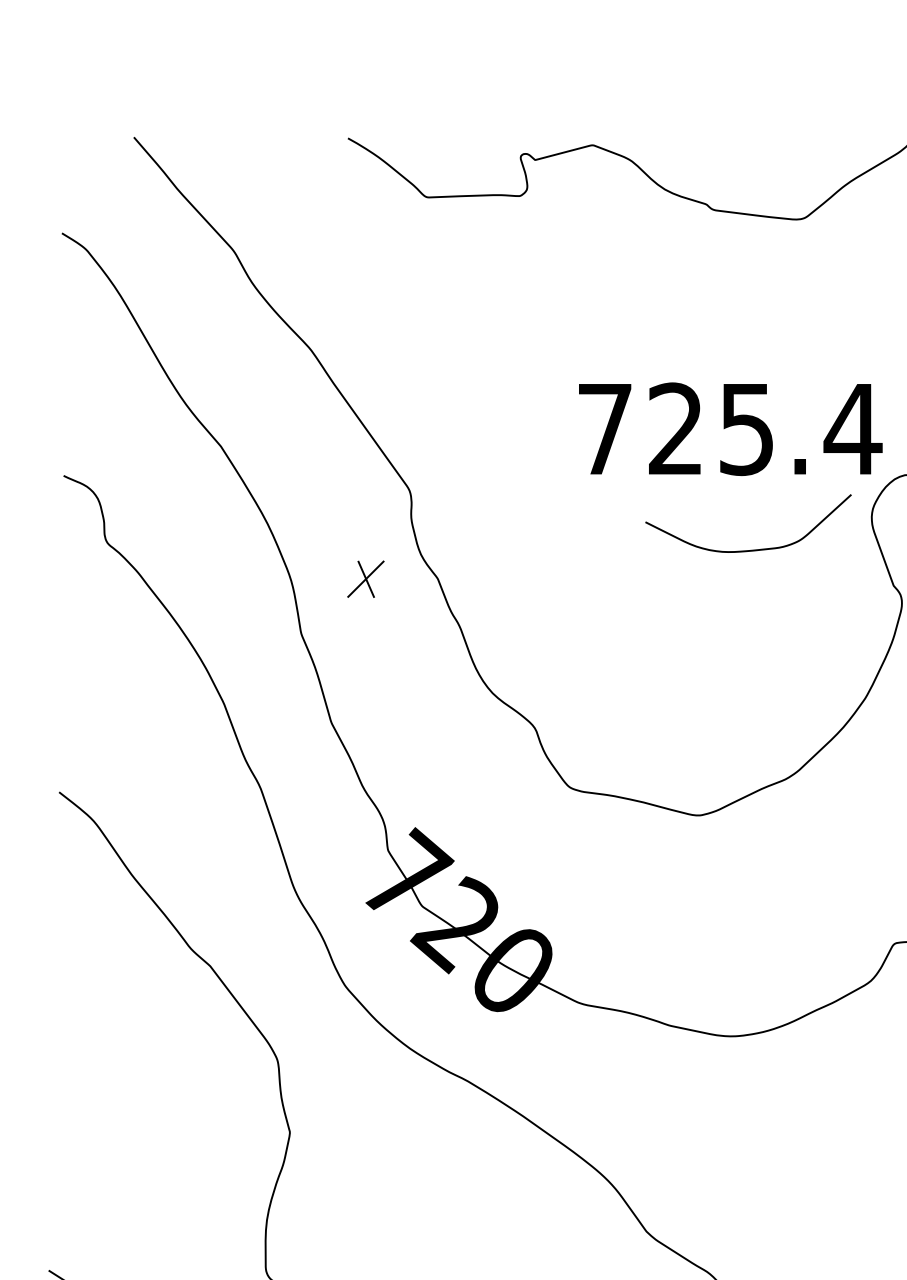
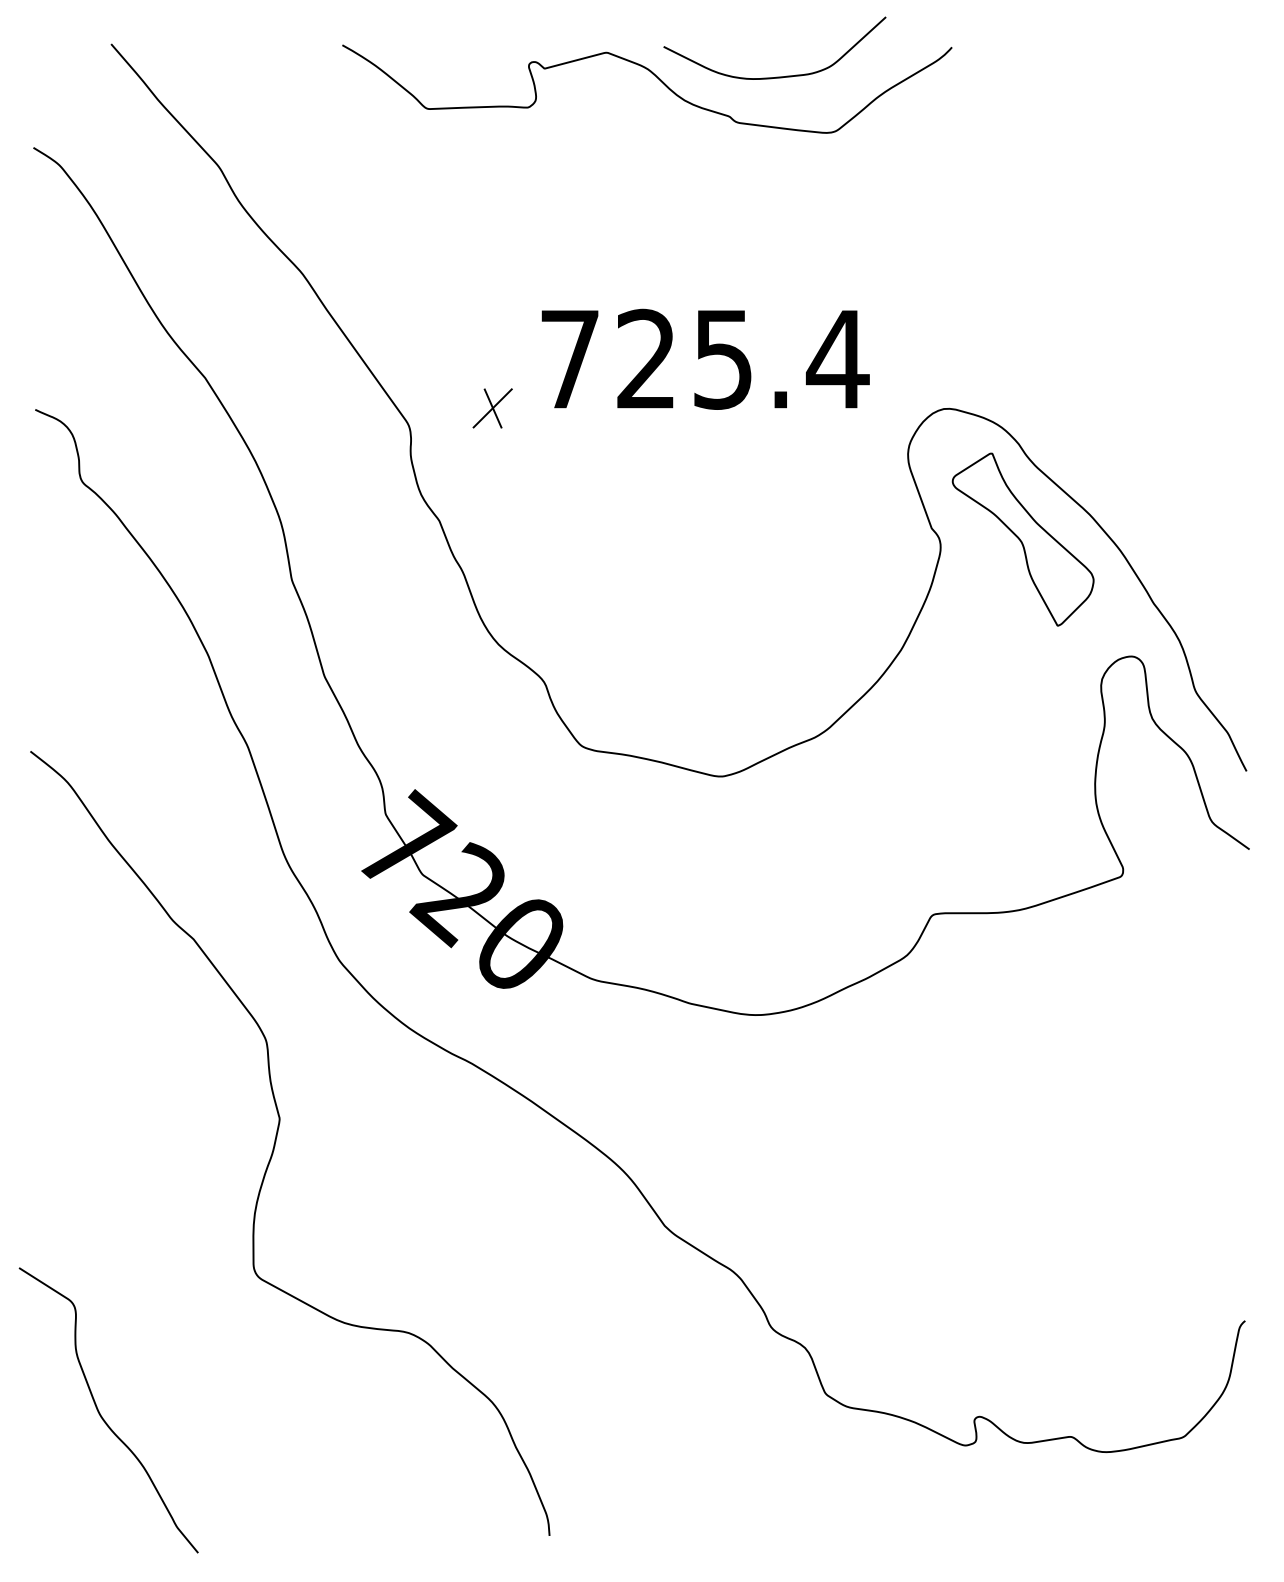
text: (730, 428) -> (705, 358), moved
curve: (749, 549) -> (776, 76), moved
part: (365, 579) -> (492, 408), moved

